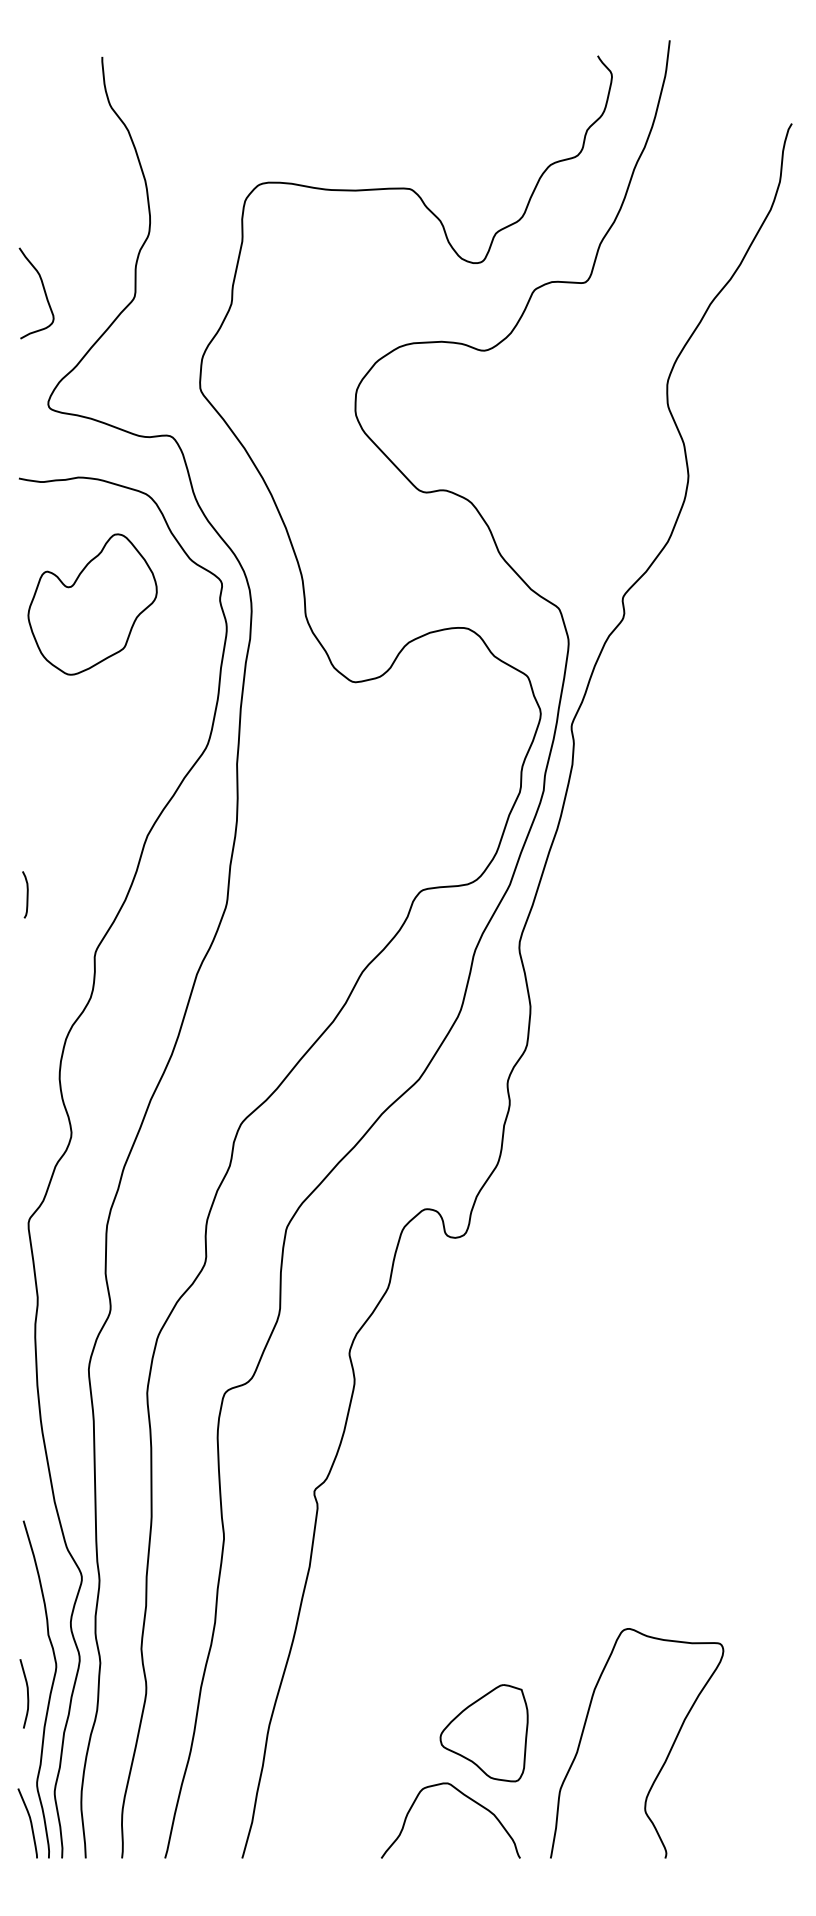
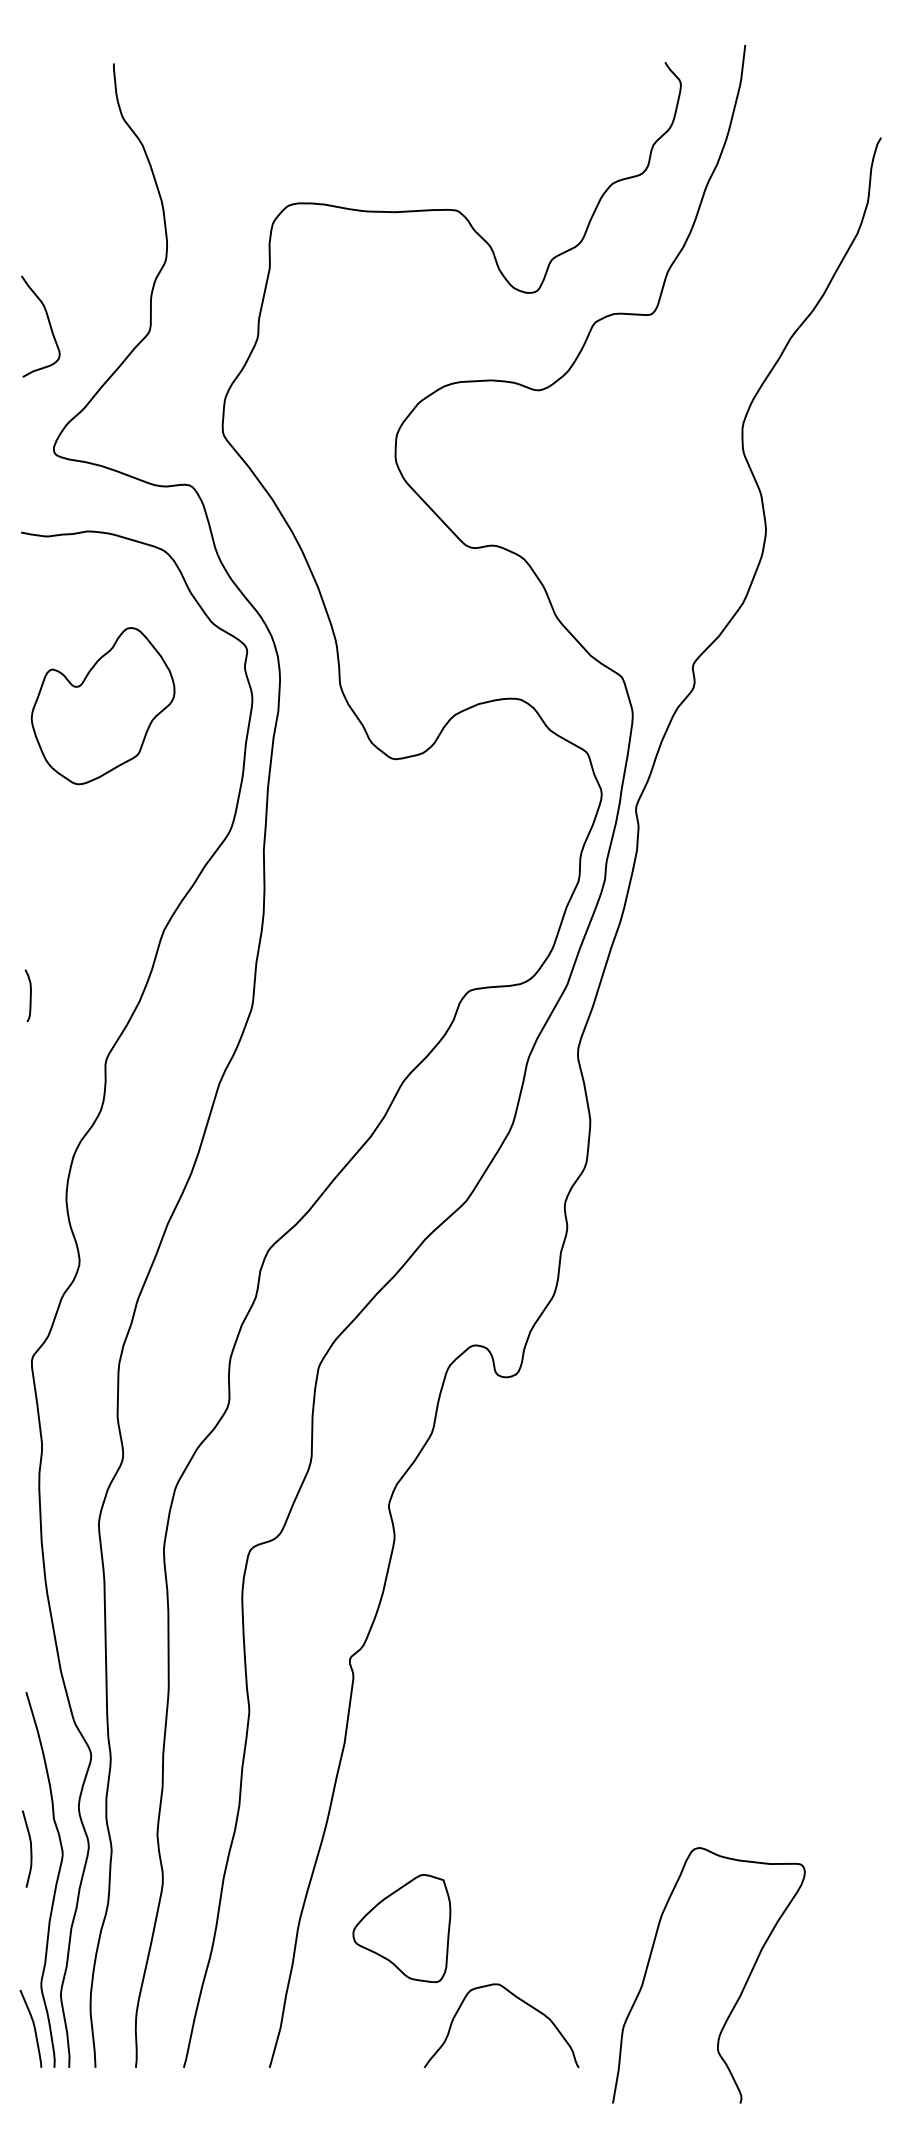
part: (92, 604) -> (102, 706), moved
curve: (27, 1693) -> (30, 1848), moved
part: (483, 1733) -> (401, 1928), moved
curve: (665, 1758) -> (740, 1992), moved

